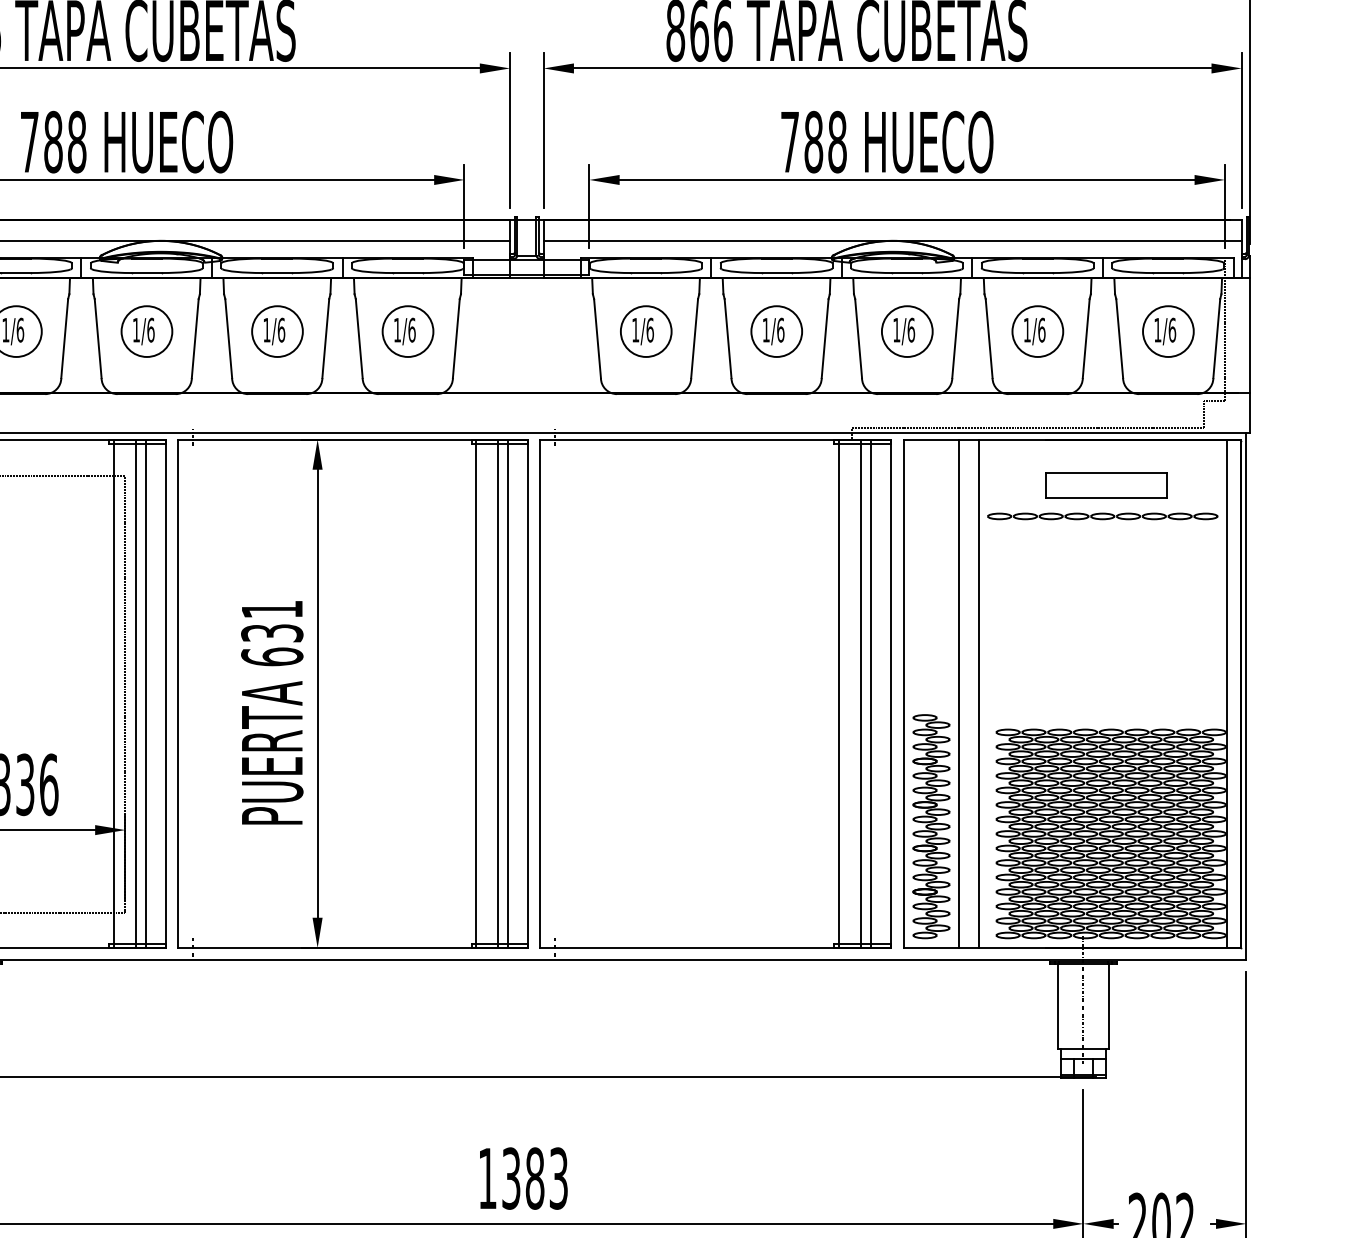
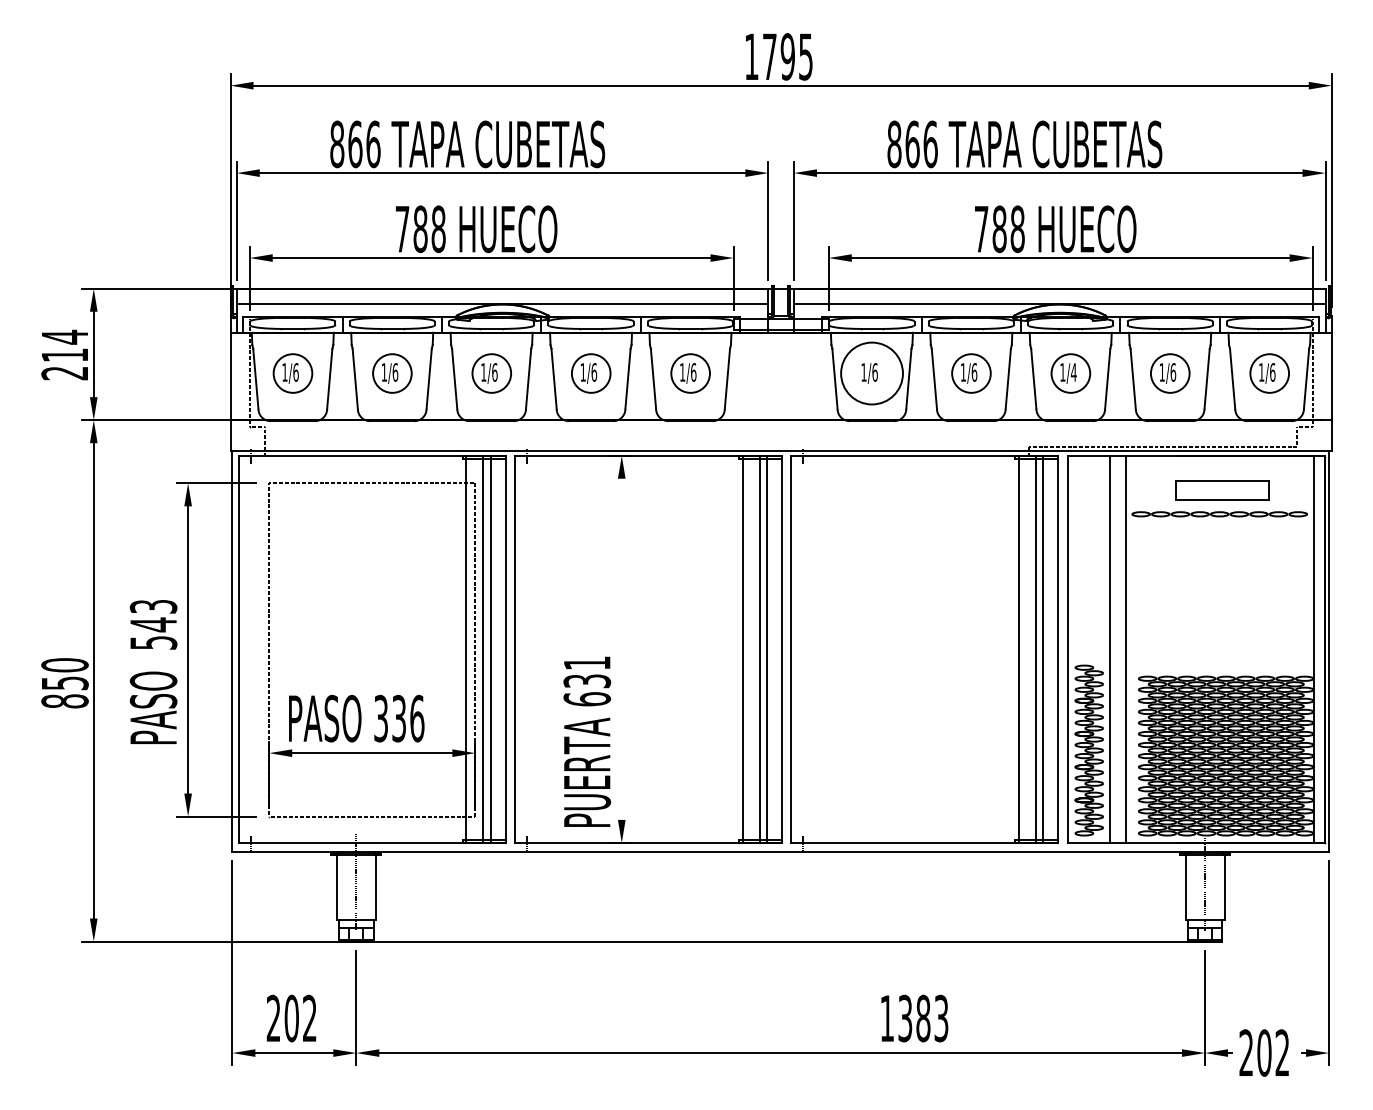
text: (910, 330) -> (1073, 372), 1/6 -> 1/4
circle: (645, 331) -> (871, 373), size x1.6
line: (317, 692) -> (621, 648), removed
text: (272, 712) -> (587, 741), moved
text: (523, 1178) -> (914, 1018), moved

